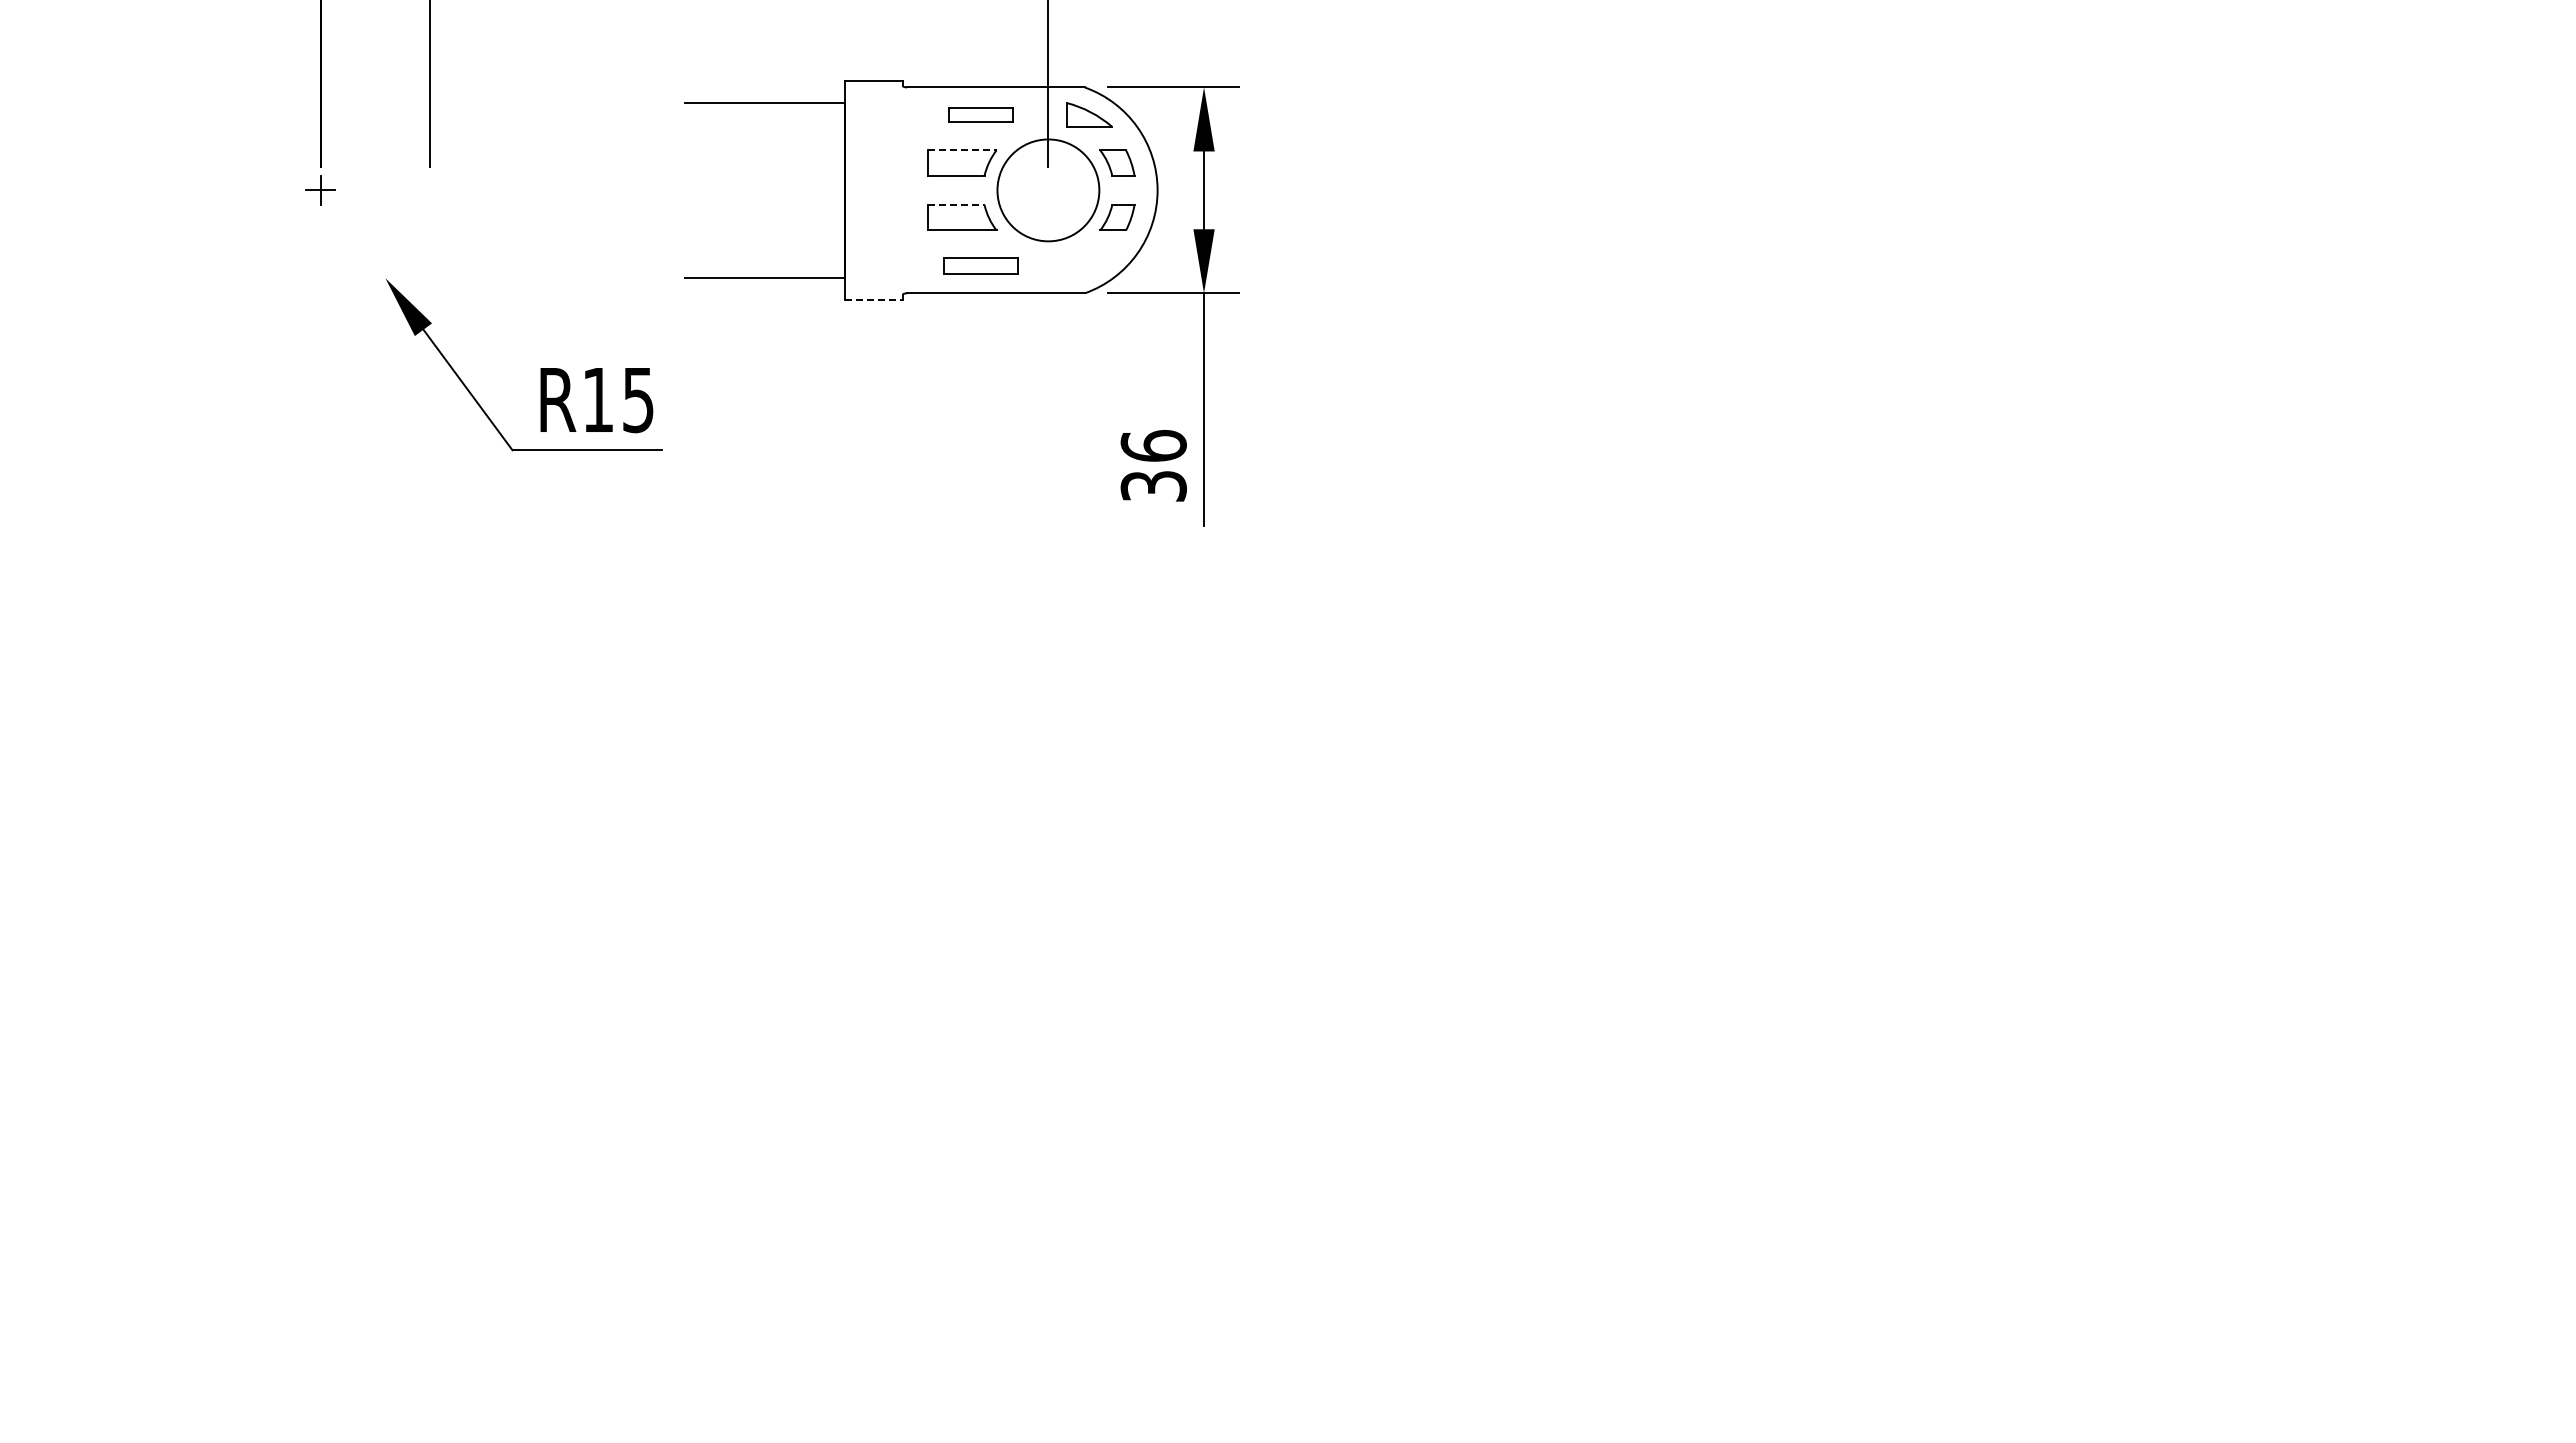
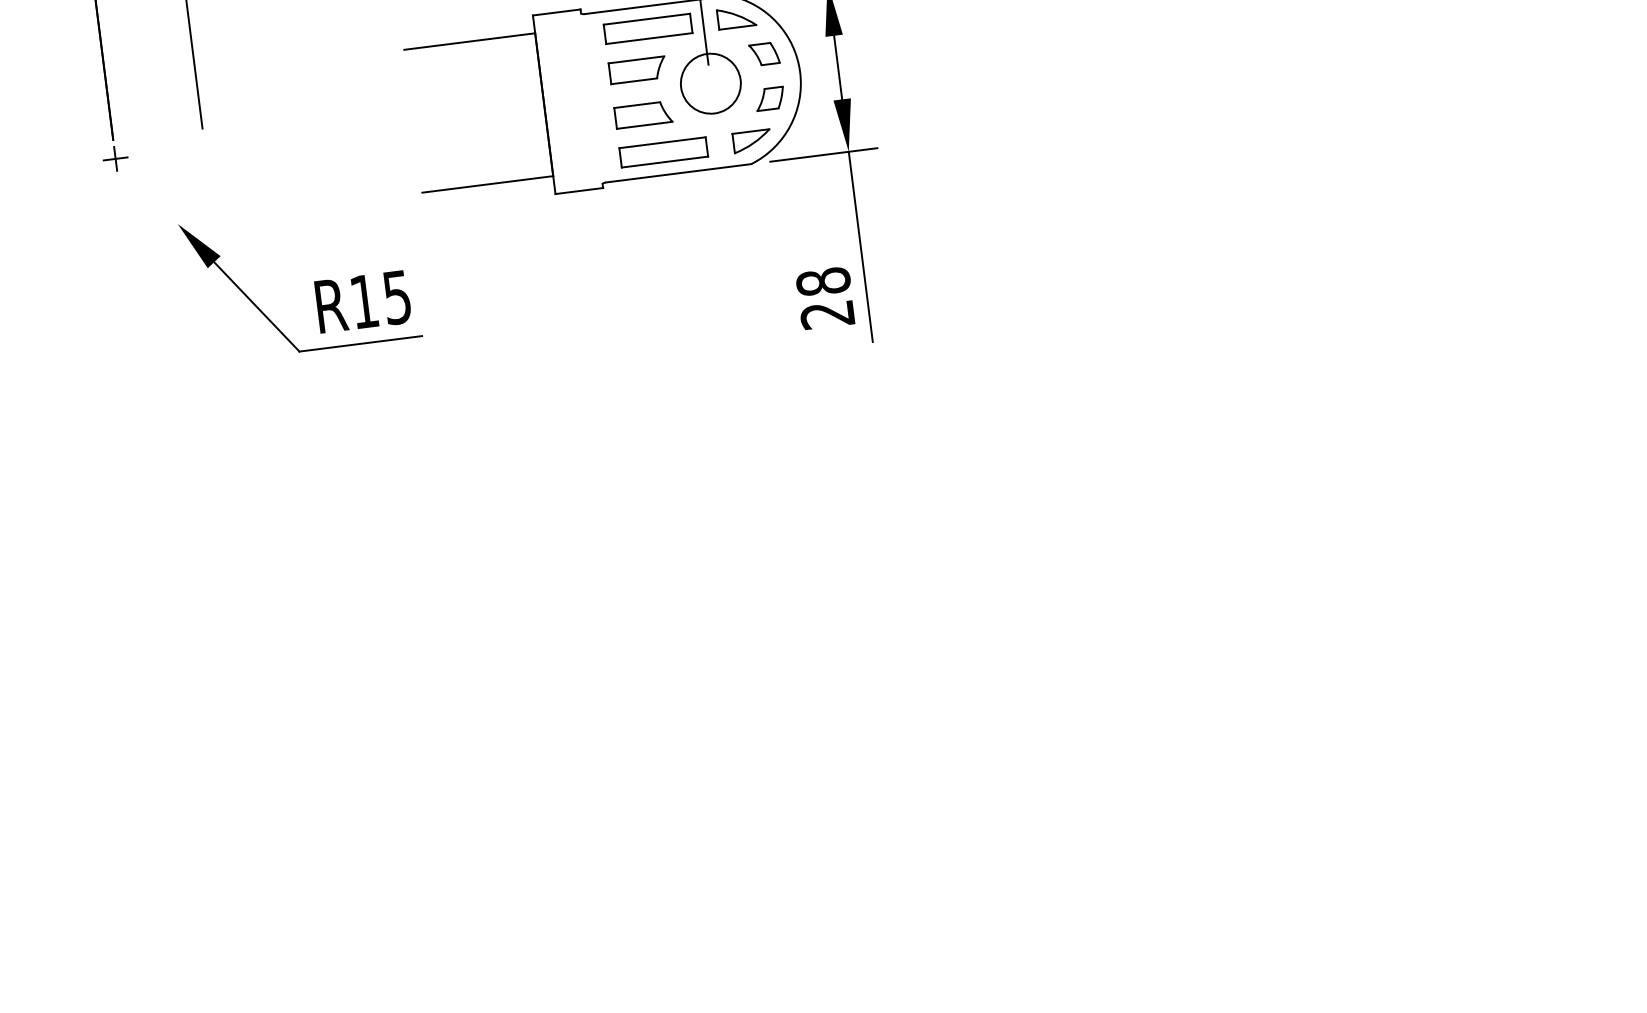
part: (980, 114) -> (647, 28), size x1.67
line: (962, 150) -> (636, 59), dashed -> solid
circle: (1048, 190) -> (710, 83), size x0.71
line: (956, 204) -> (637, 104), dashed -> solid
part: (980, 265) -> (663, 152), size x1.43
part: (1089, 265) -> (752, 140), added
line: (874, 299) -> (579, 190), dashed -> solid
text: (1153, 465) -> (825, 297), 36 -> 28

